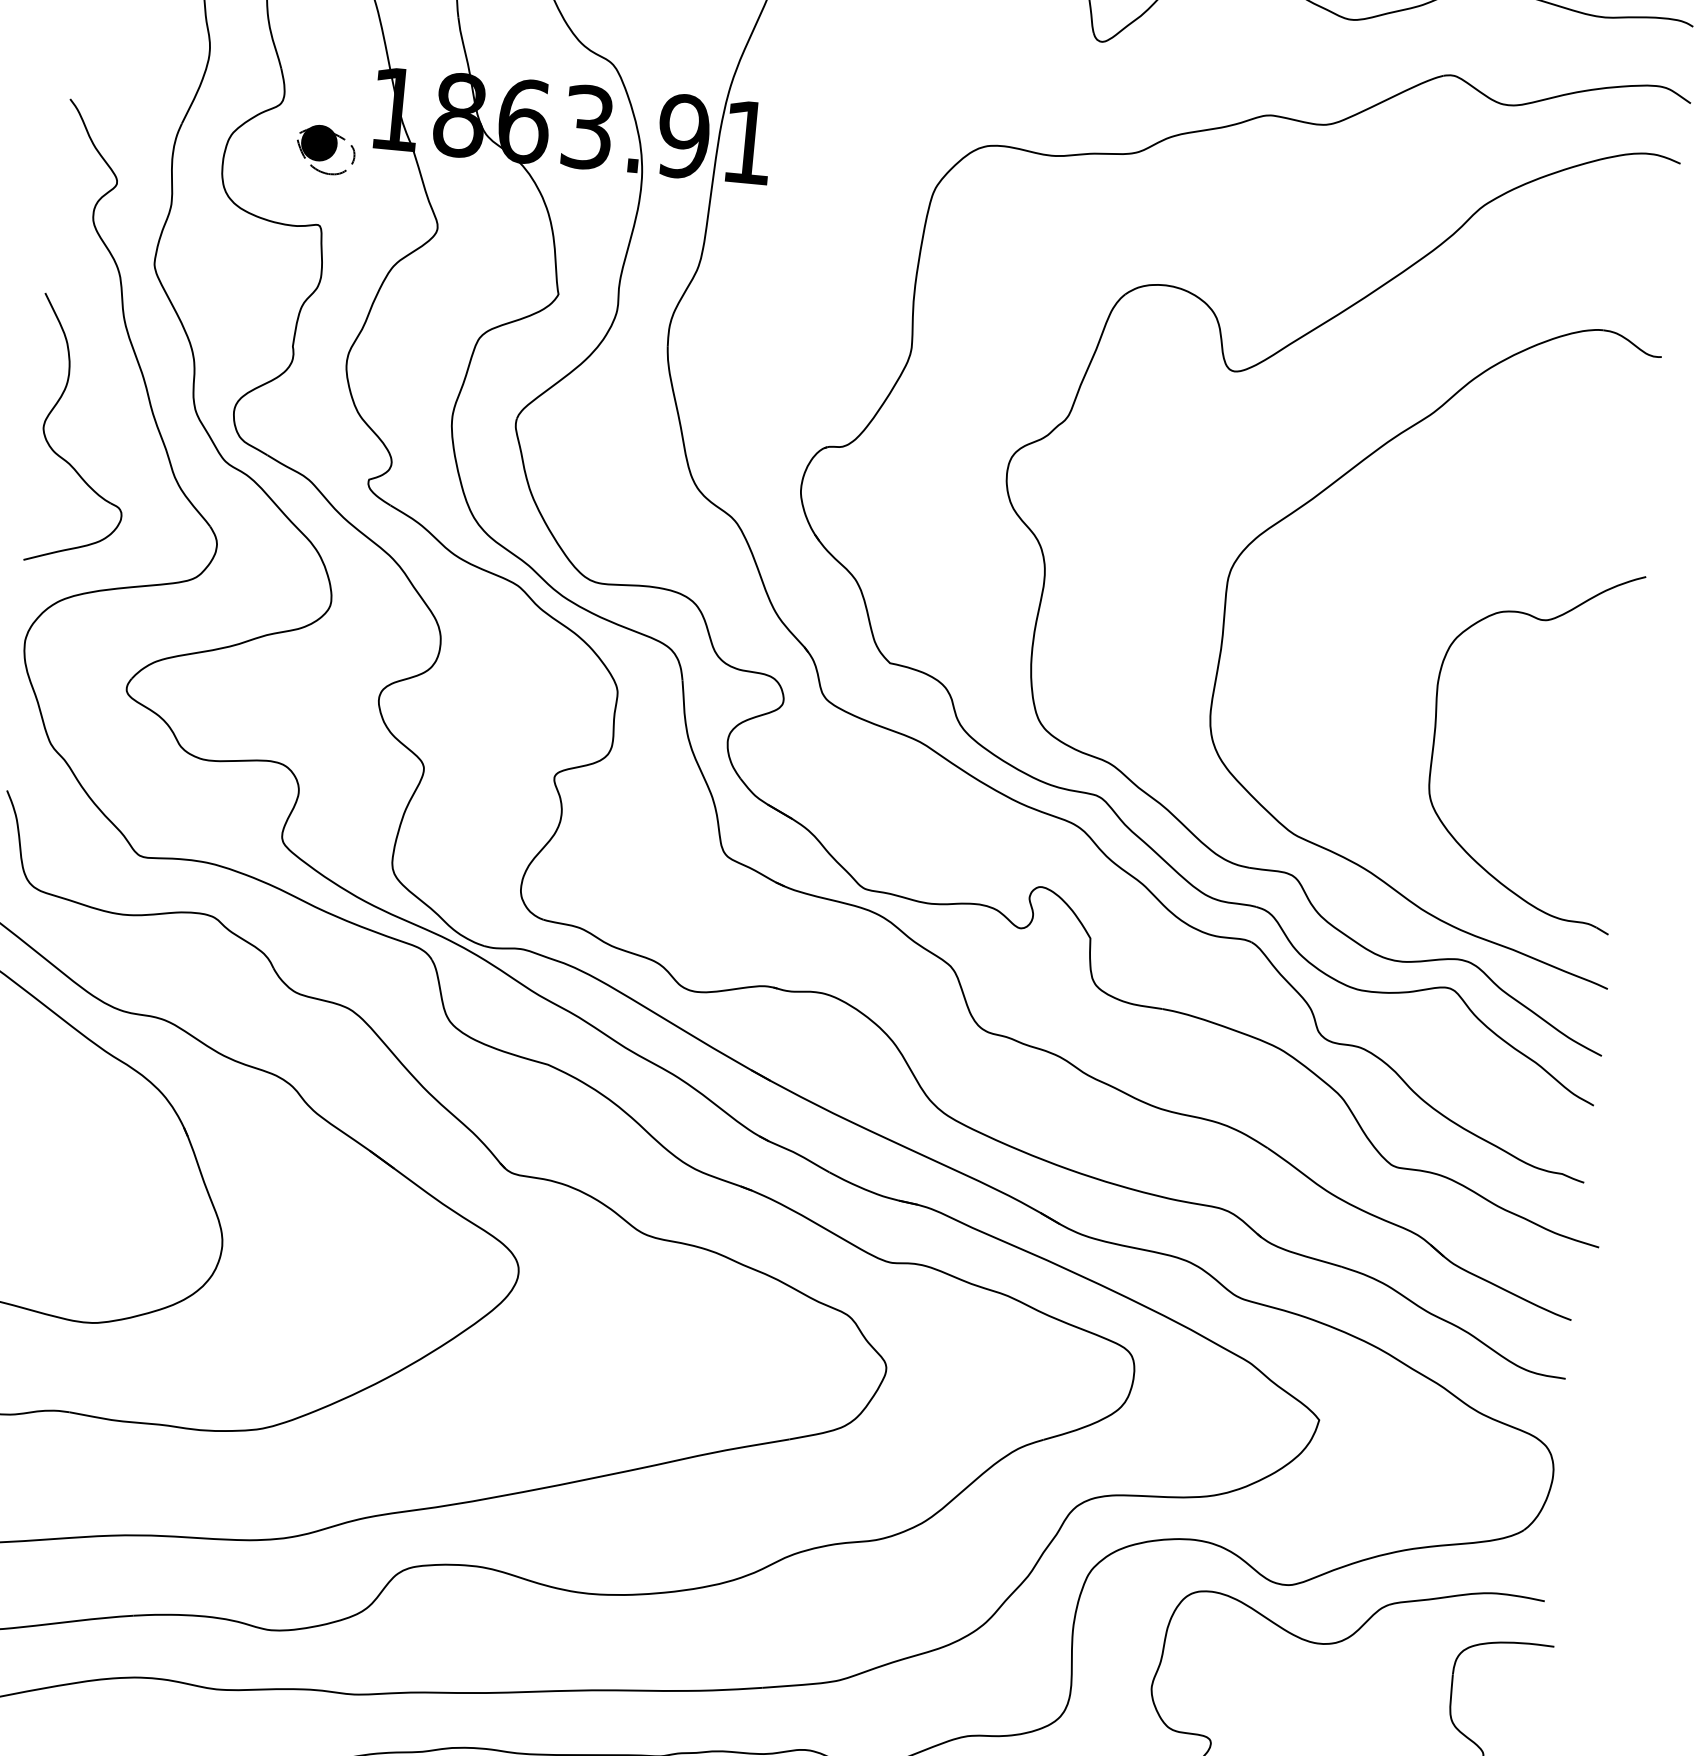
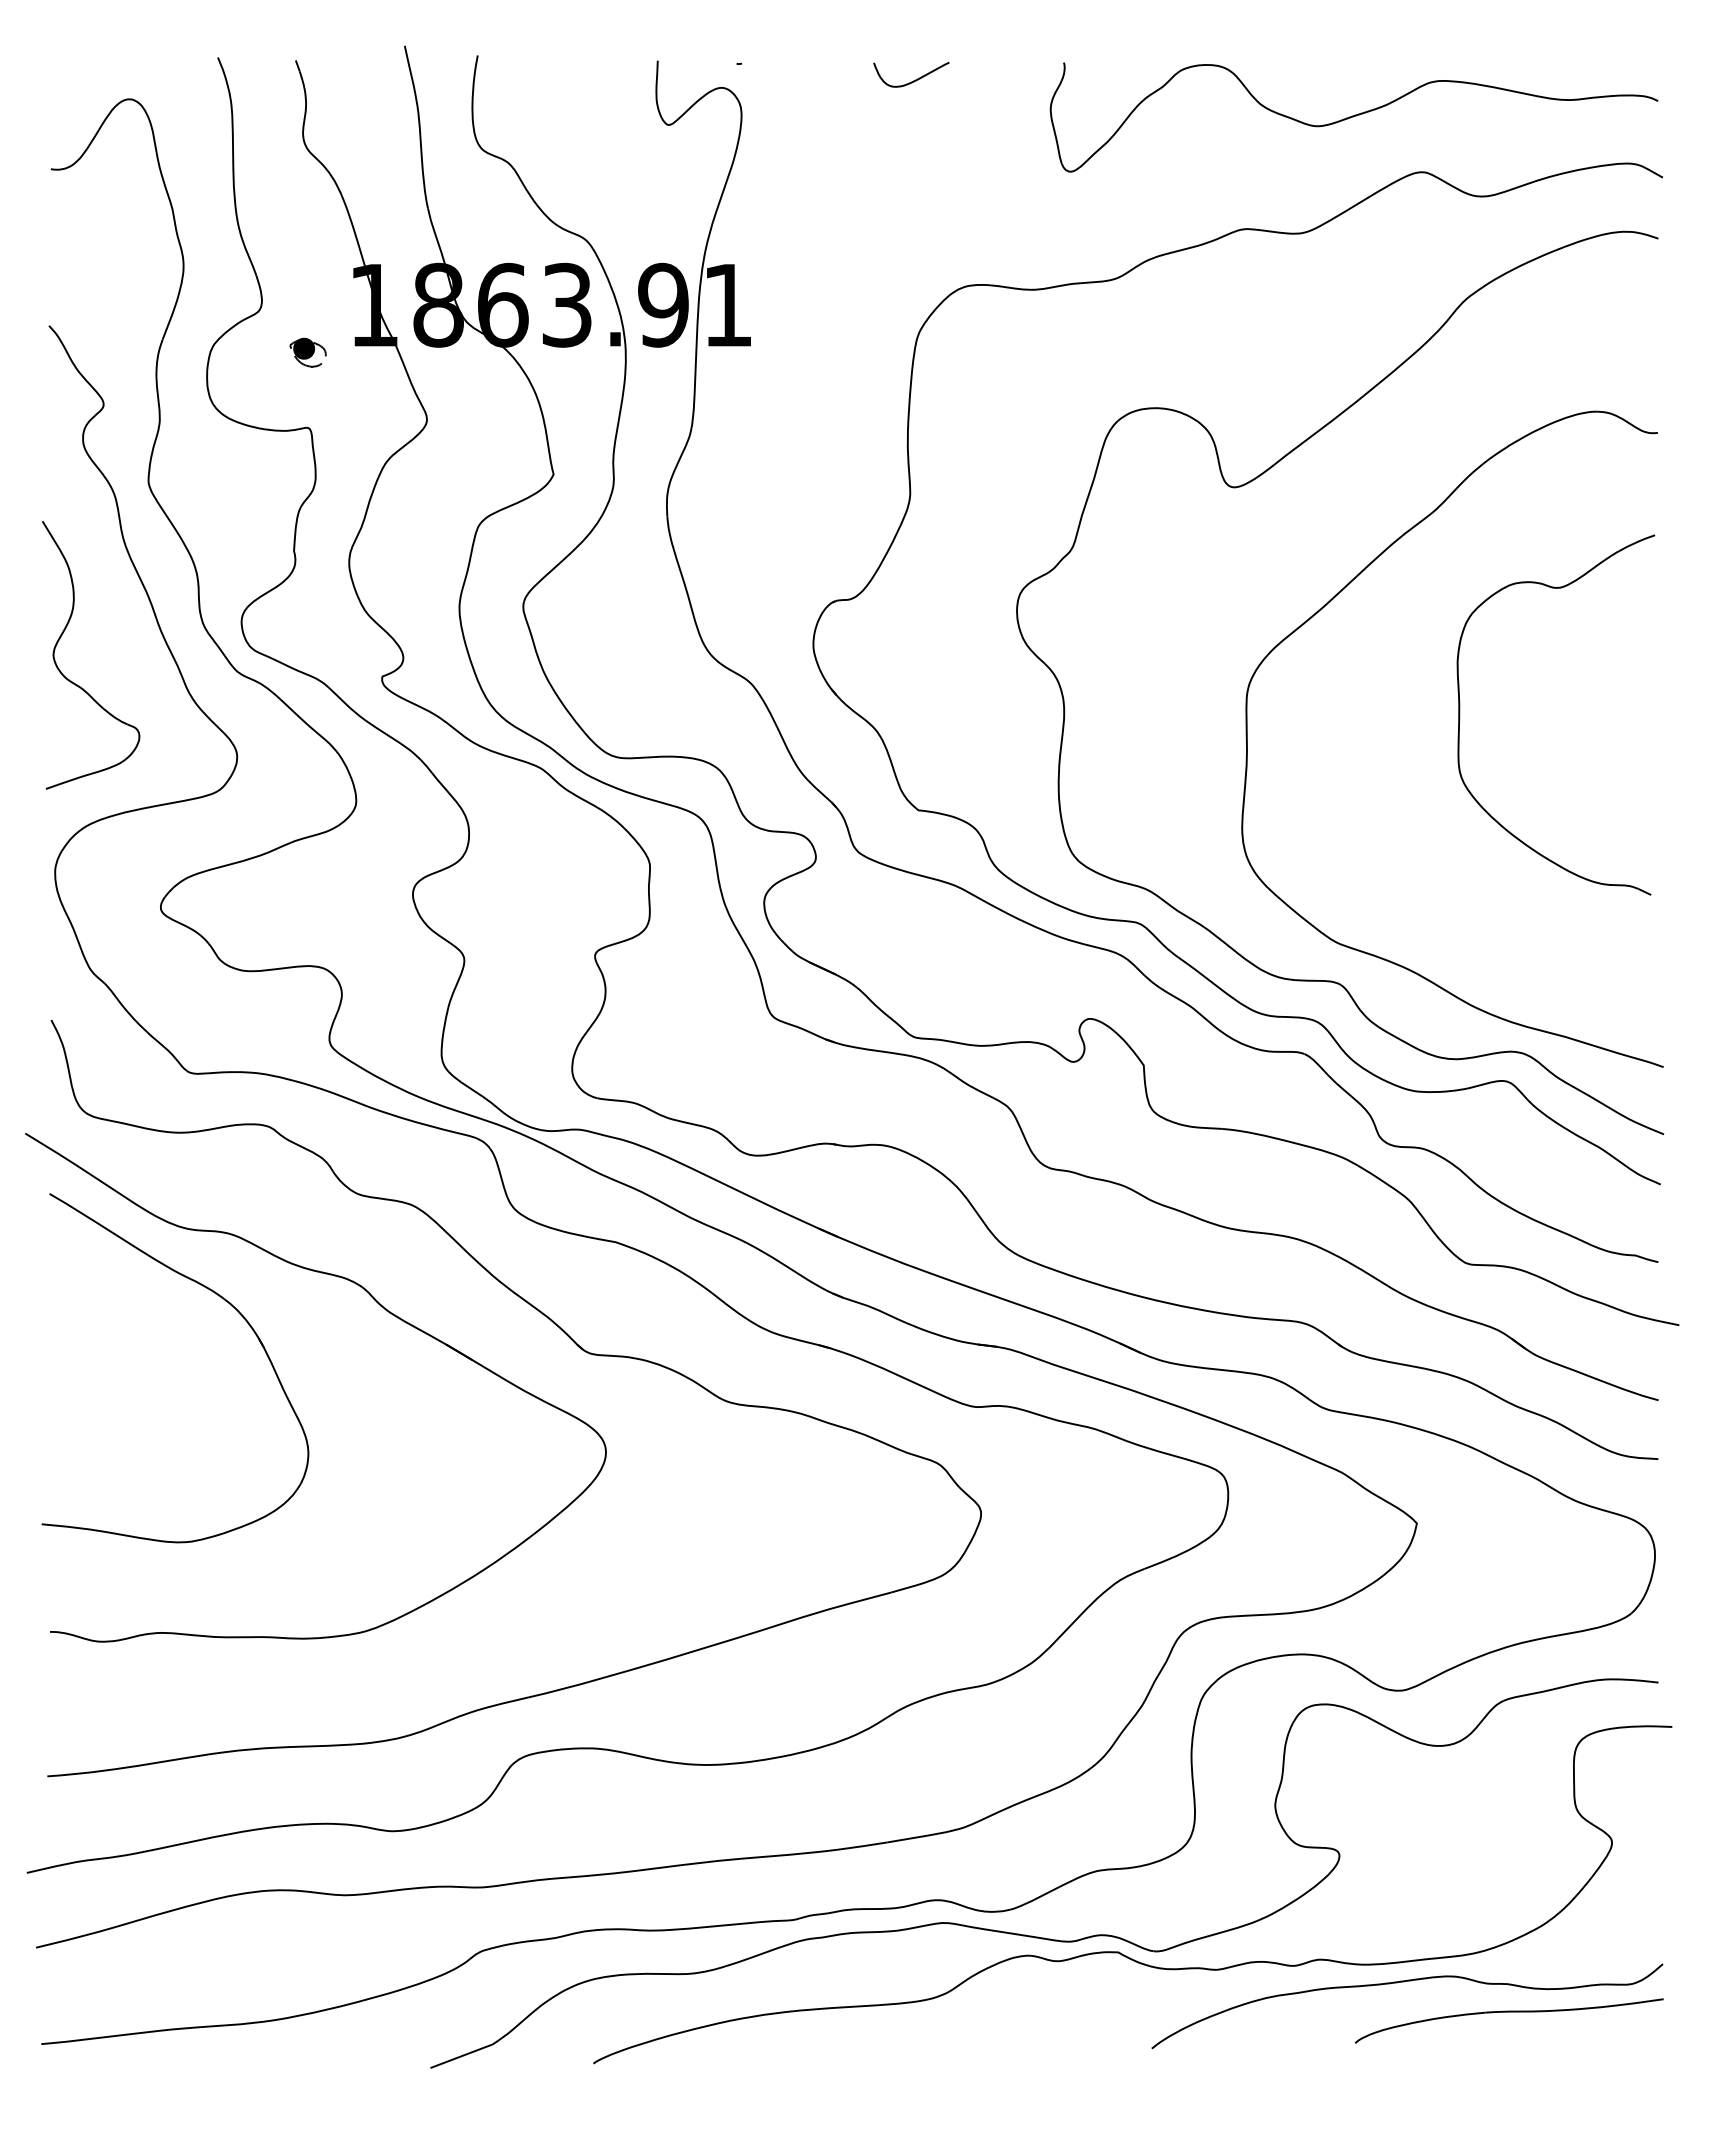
part: (325, 150) -> (308, 352), size x0.6
part: (1435, 737) -> (1460, 714), moved

